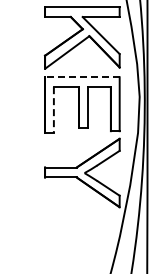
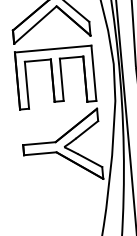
line: (81, 77) -> (52, 49), dashed -> solid
line: (53, 110) -> (26, 85), dashed -> solid

